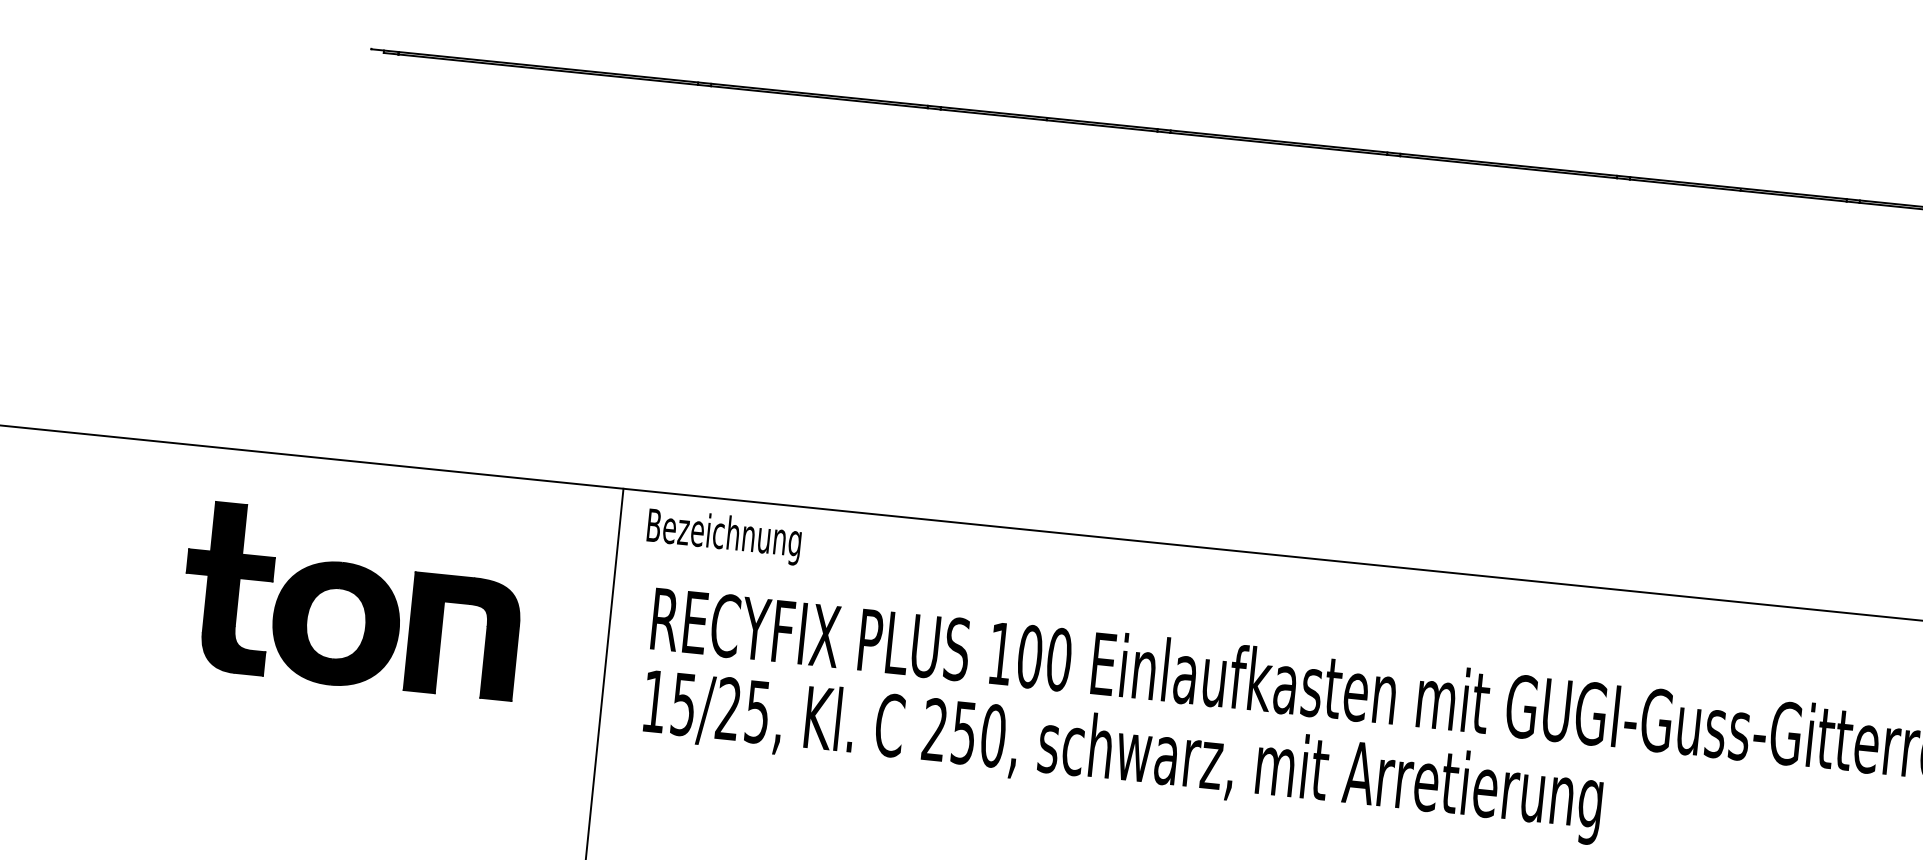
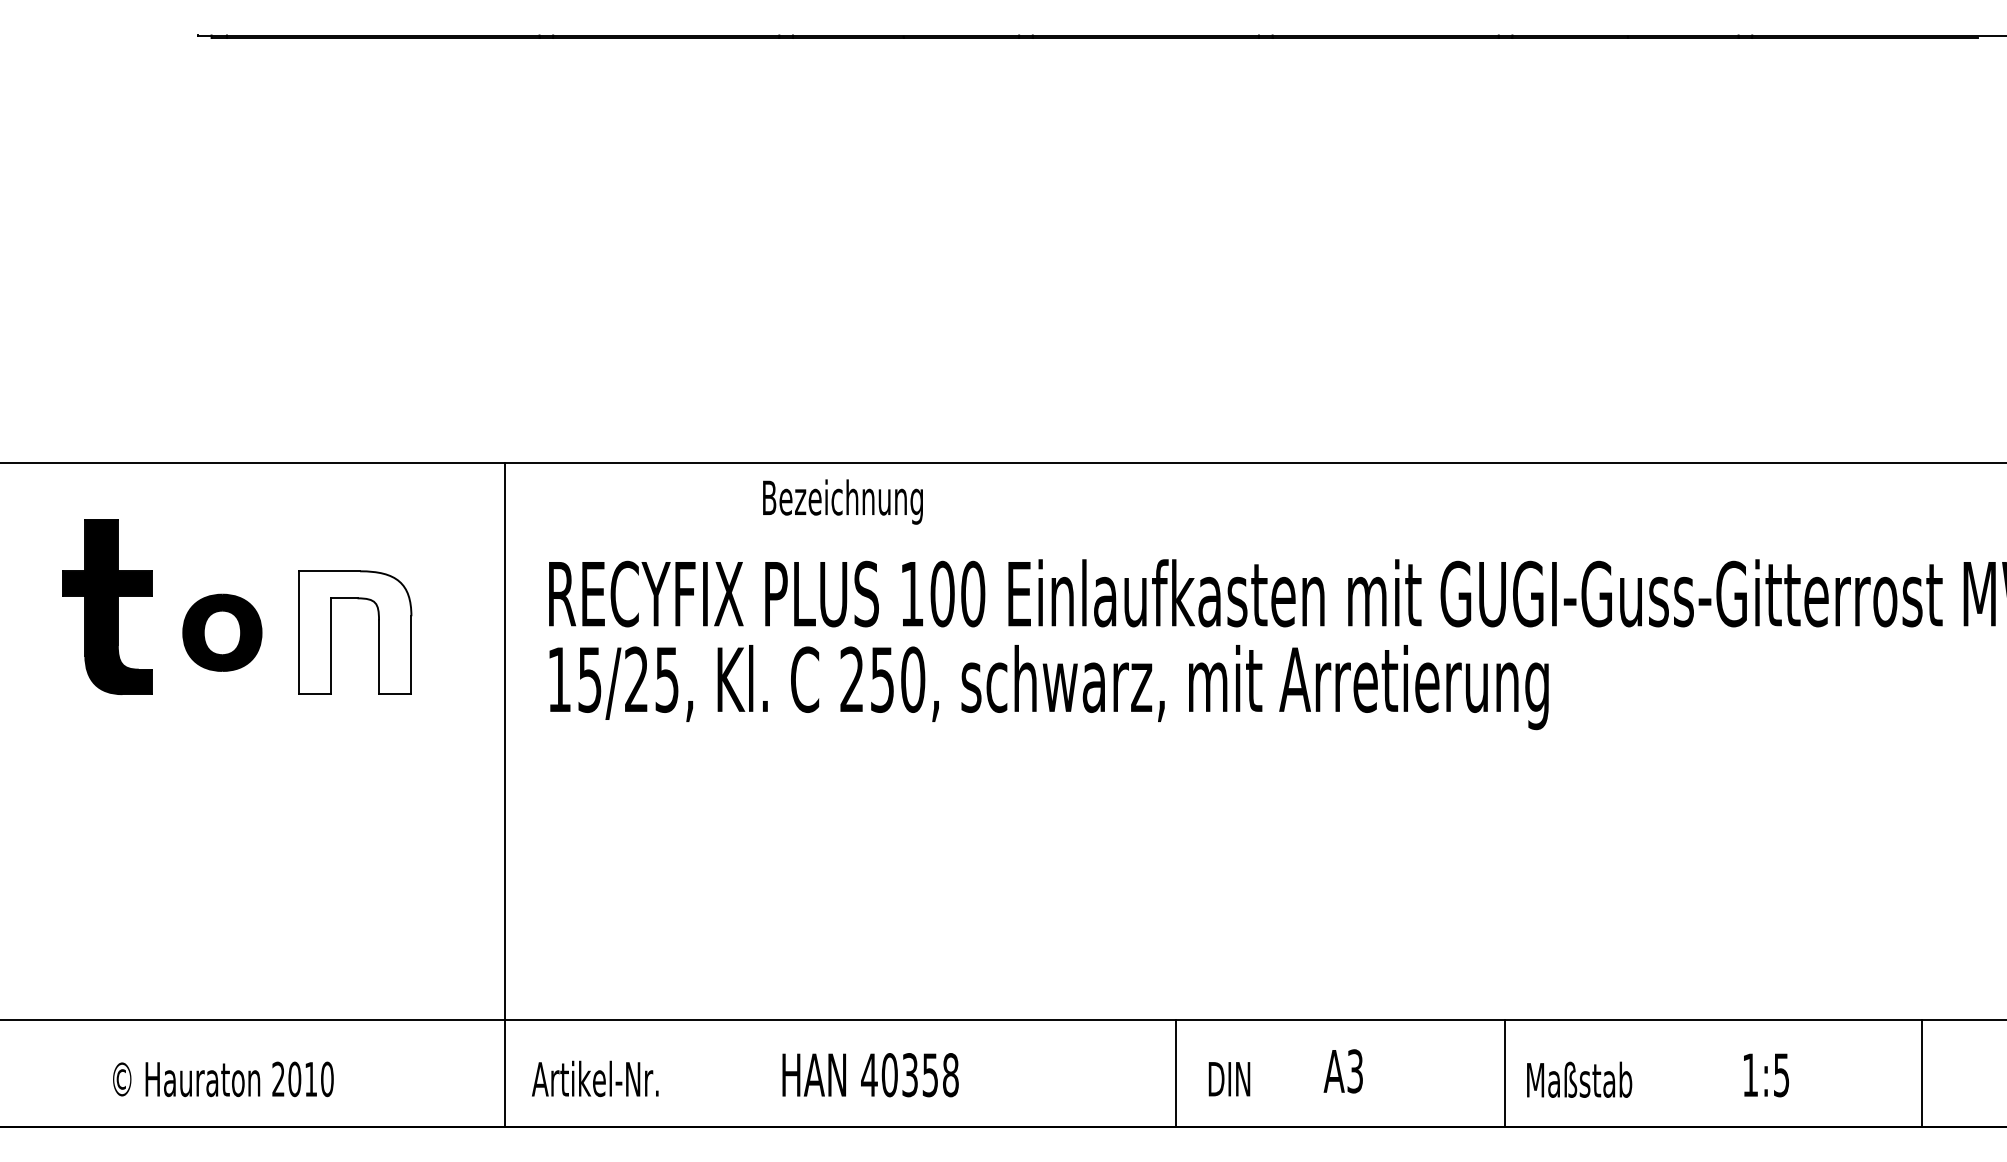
text: (723, 536) -> (842, 501), moved
part: (336, 623) -> (222, 632), size x0.6
fill: (463, 636) -> (355, 632), removed

